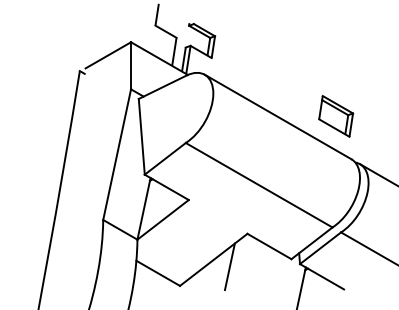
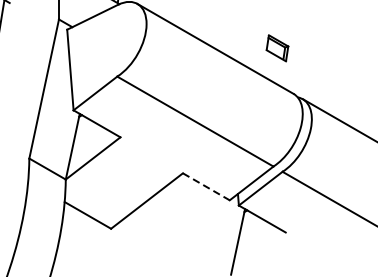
part: (336, 116) -> (277, 48), size x0.6
line: (269, 246) -> (206, 186), solid -> dashed
line: (229, 266) -> (163, 208), removed

